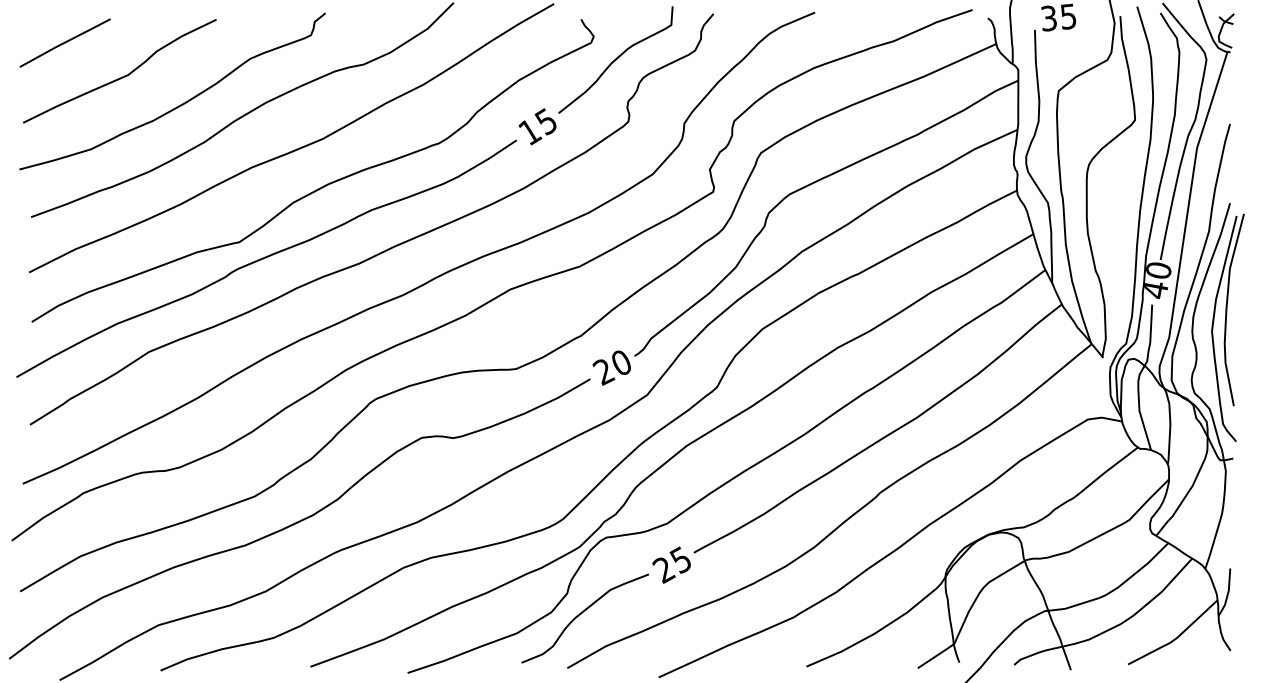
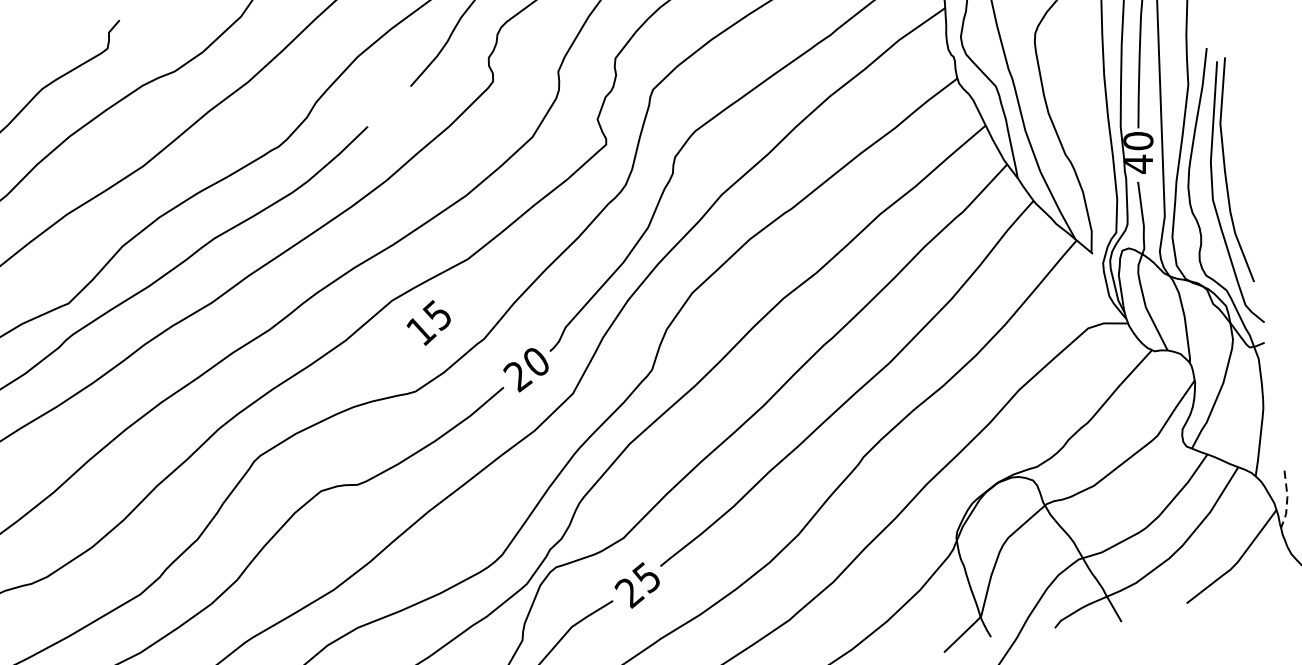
text: (537, 126) -> (428, 322), moved
line: (1228, 593) -> (1287, 499), solid -> dashed

